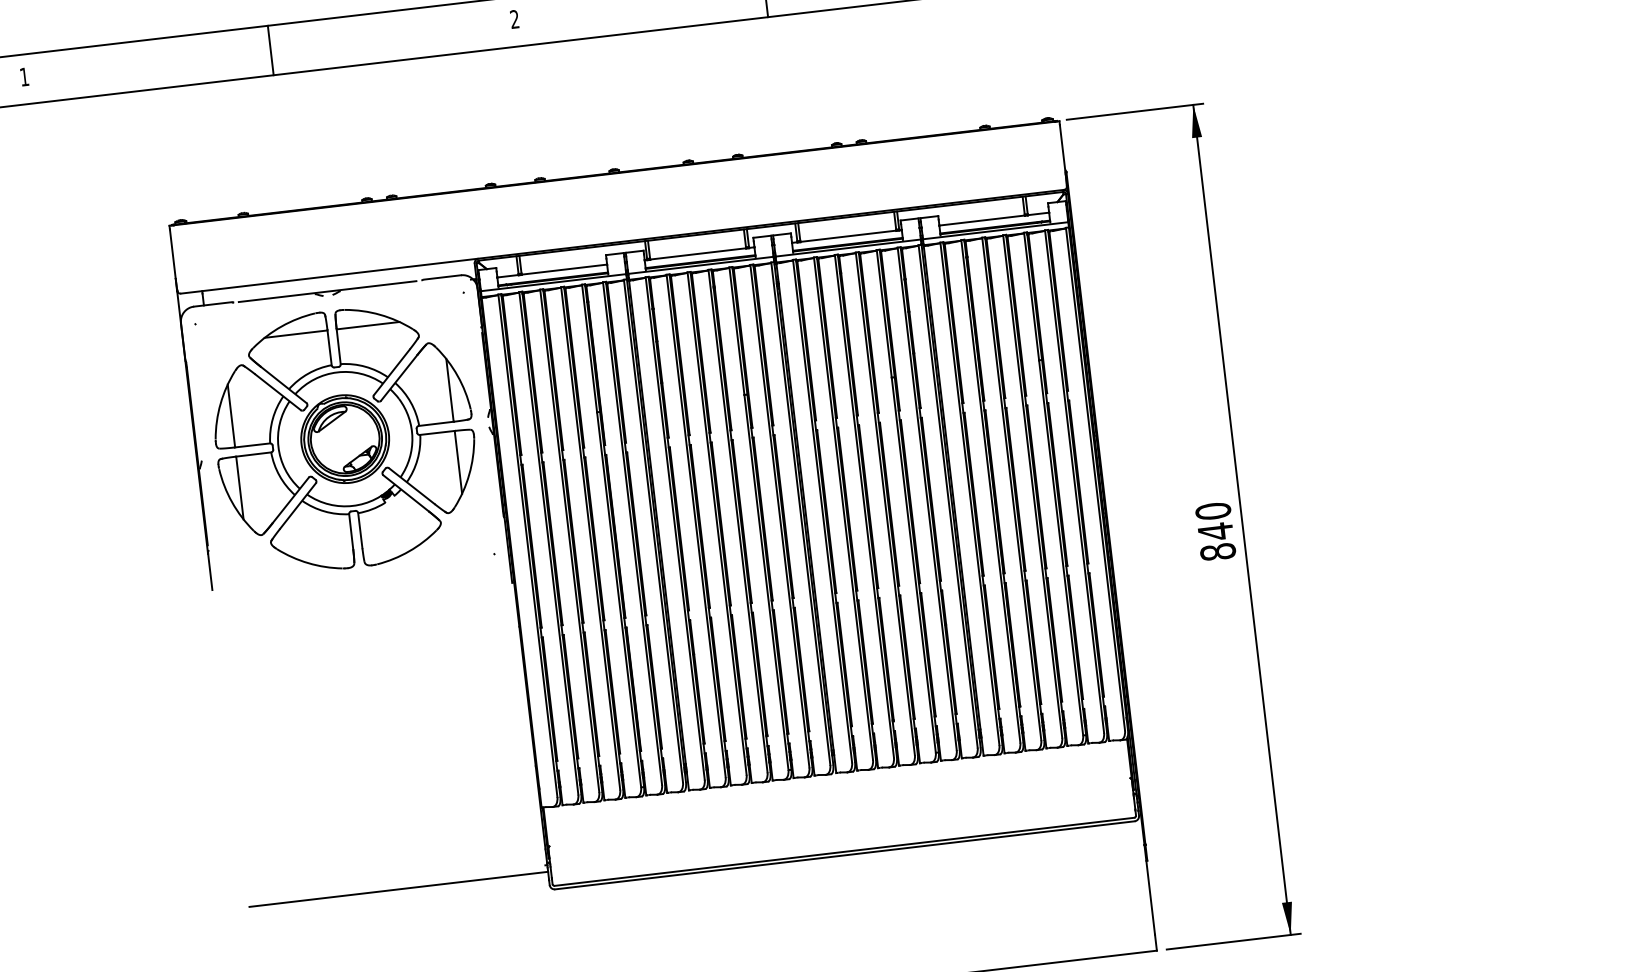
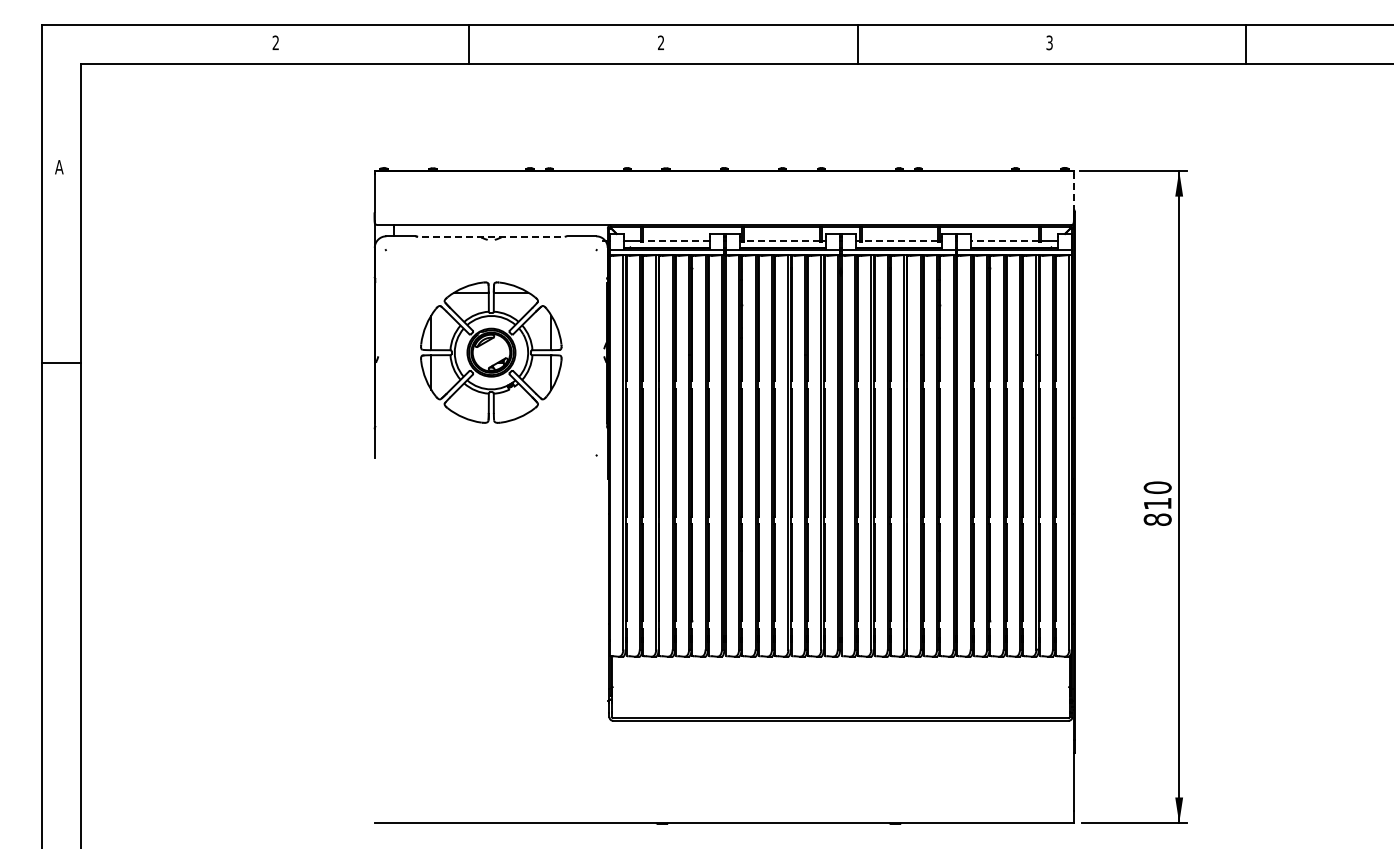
text: (23, 76) -> (275, 42), 1 -> 2
line: (1063, 148) -> (1074, 192), solid -> dashed
line: (982, 220) -> (1005, 241), solid -> dashed
line: (847, 236) -> (899, 241), solid -> dashed
line: (697, 254) -> (781, 241), solid -> dashed
line: (564, 269) -> (676, 241), solid -> dashed
line: (327, 291) -> (491, 236), solid -> dashed
part: (345, 438) -> (491, 352), size x0.7
text: (1215, 531) -> (1157, 503), 840 -> 810
line: (398, 889) -> (491, 706), removed

